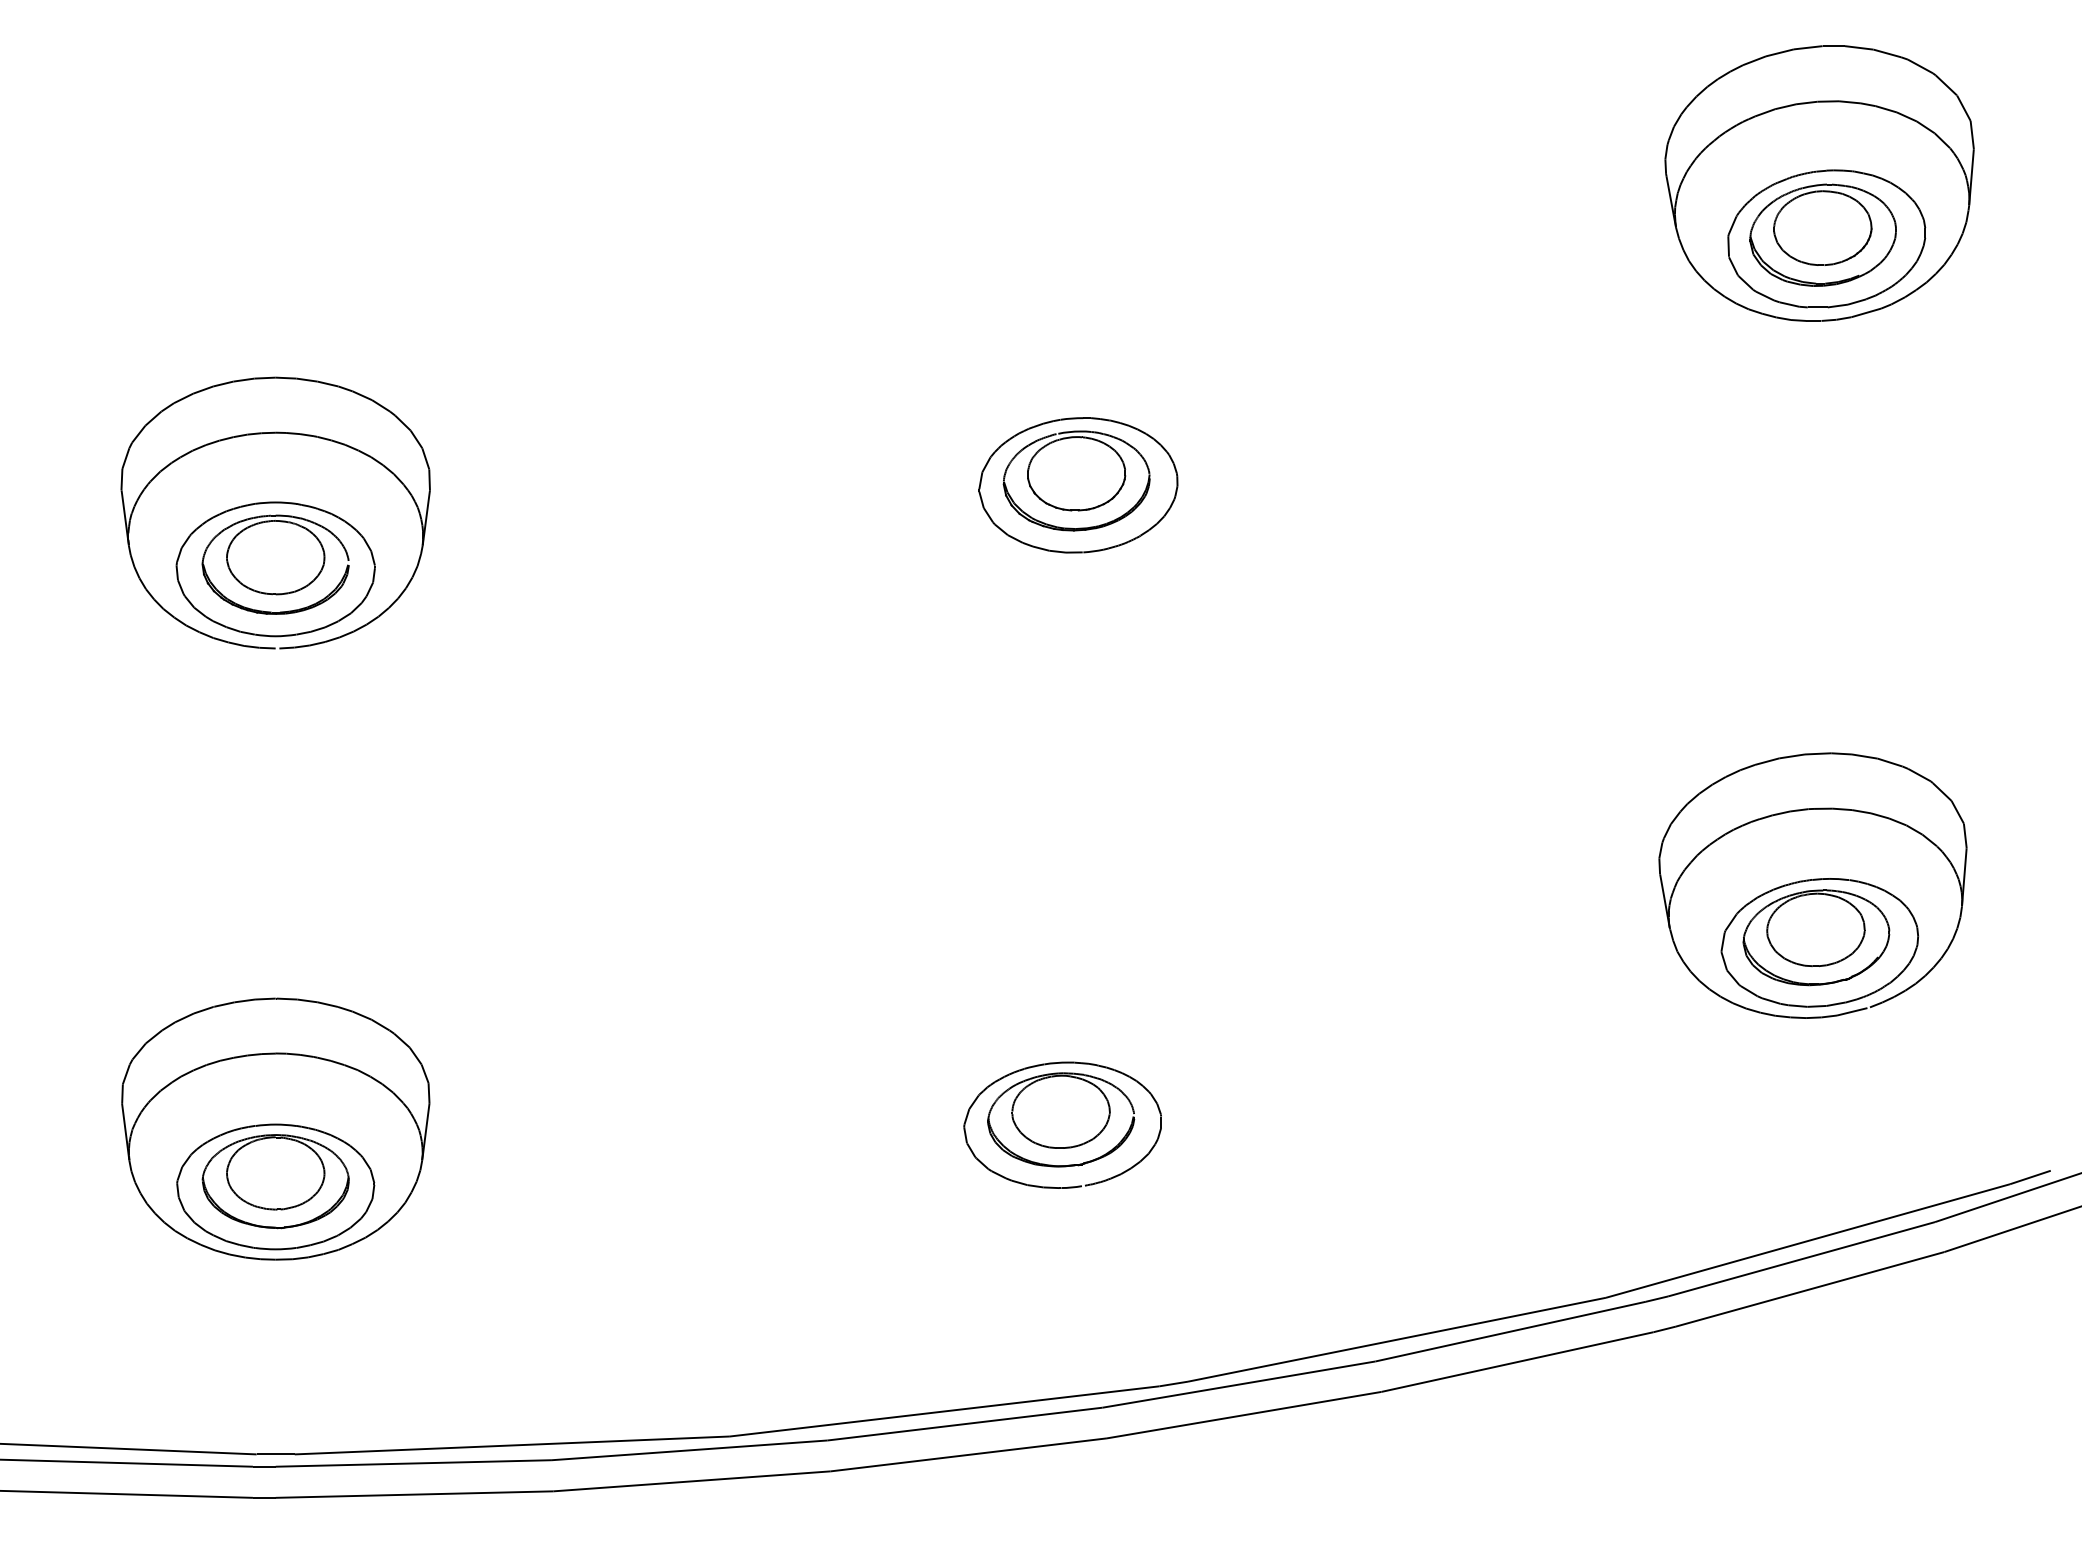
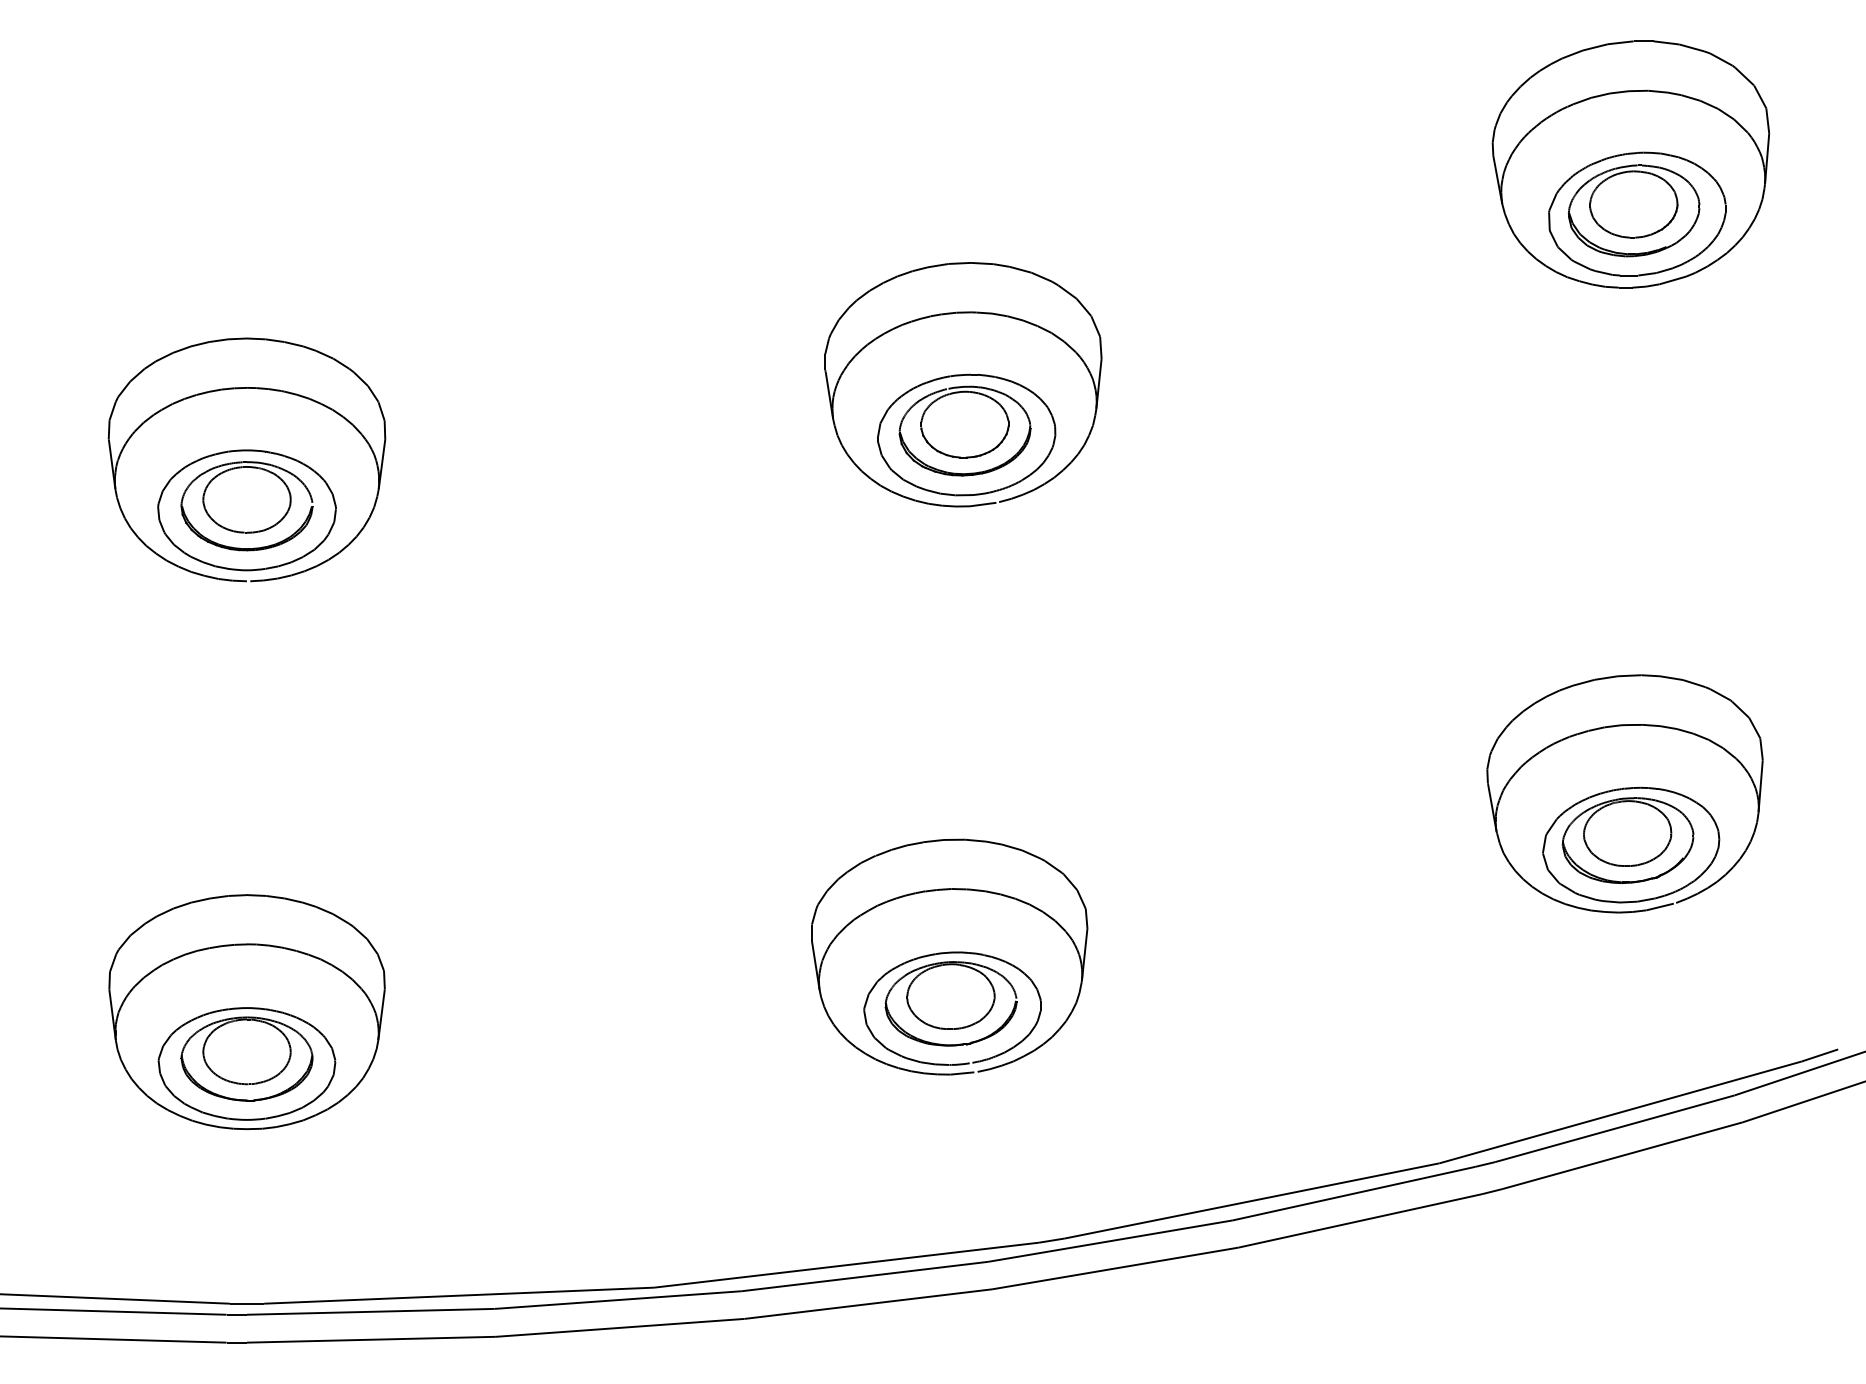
part: (1064, 350) -> (954, 314), added
part: (1055, 993) -> (945, 890), added

